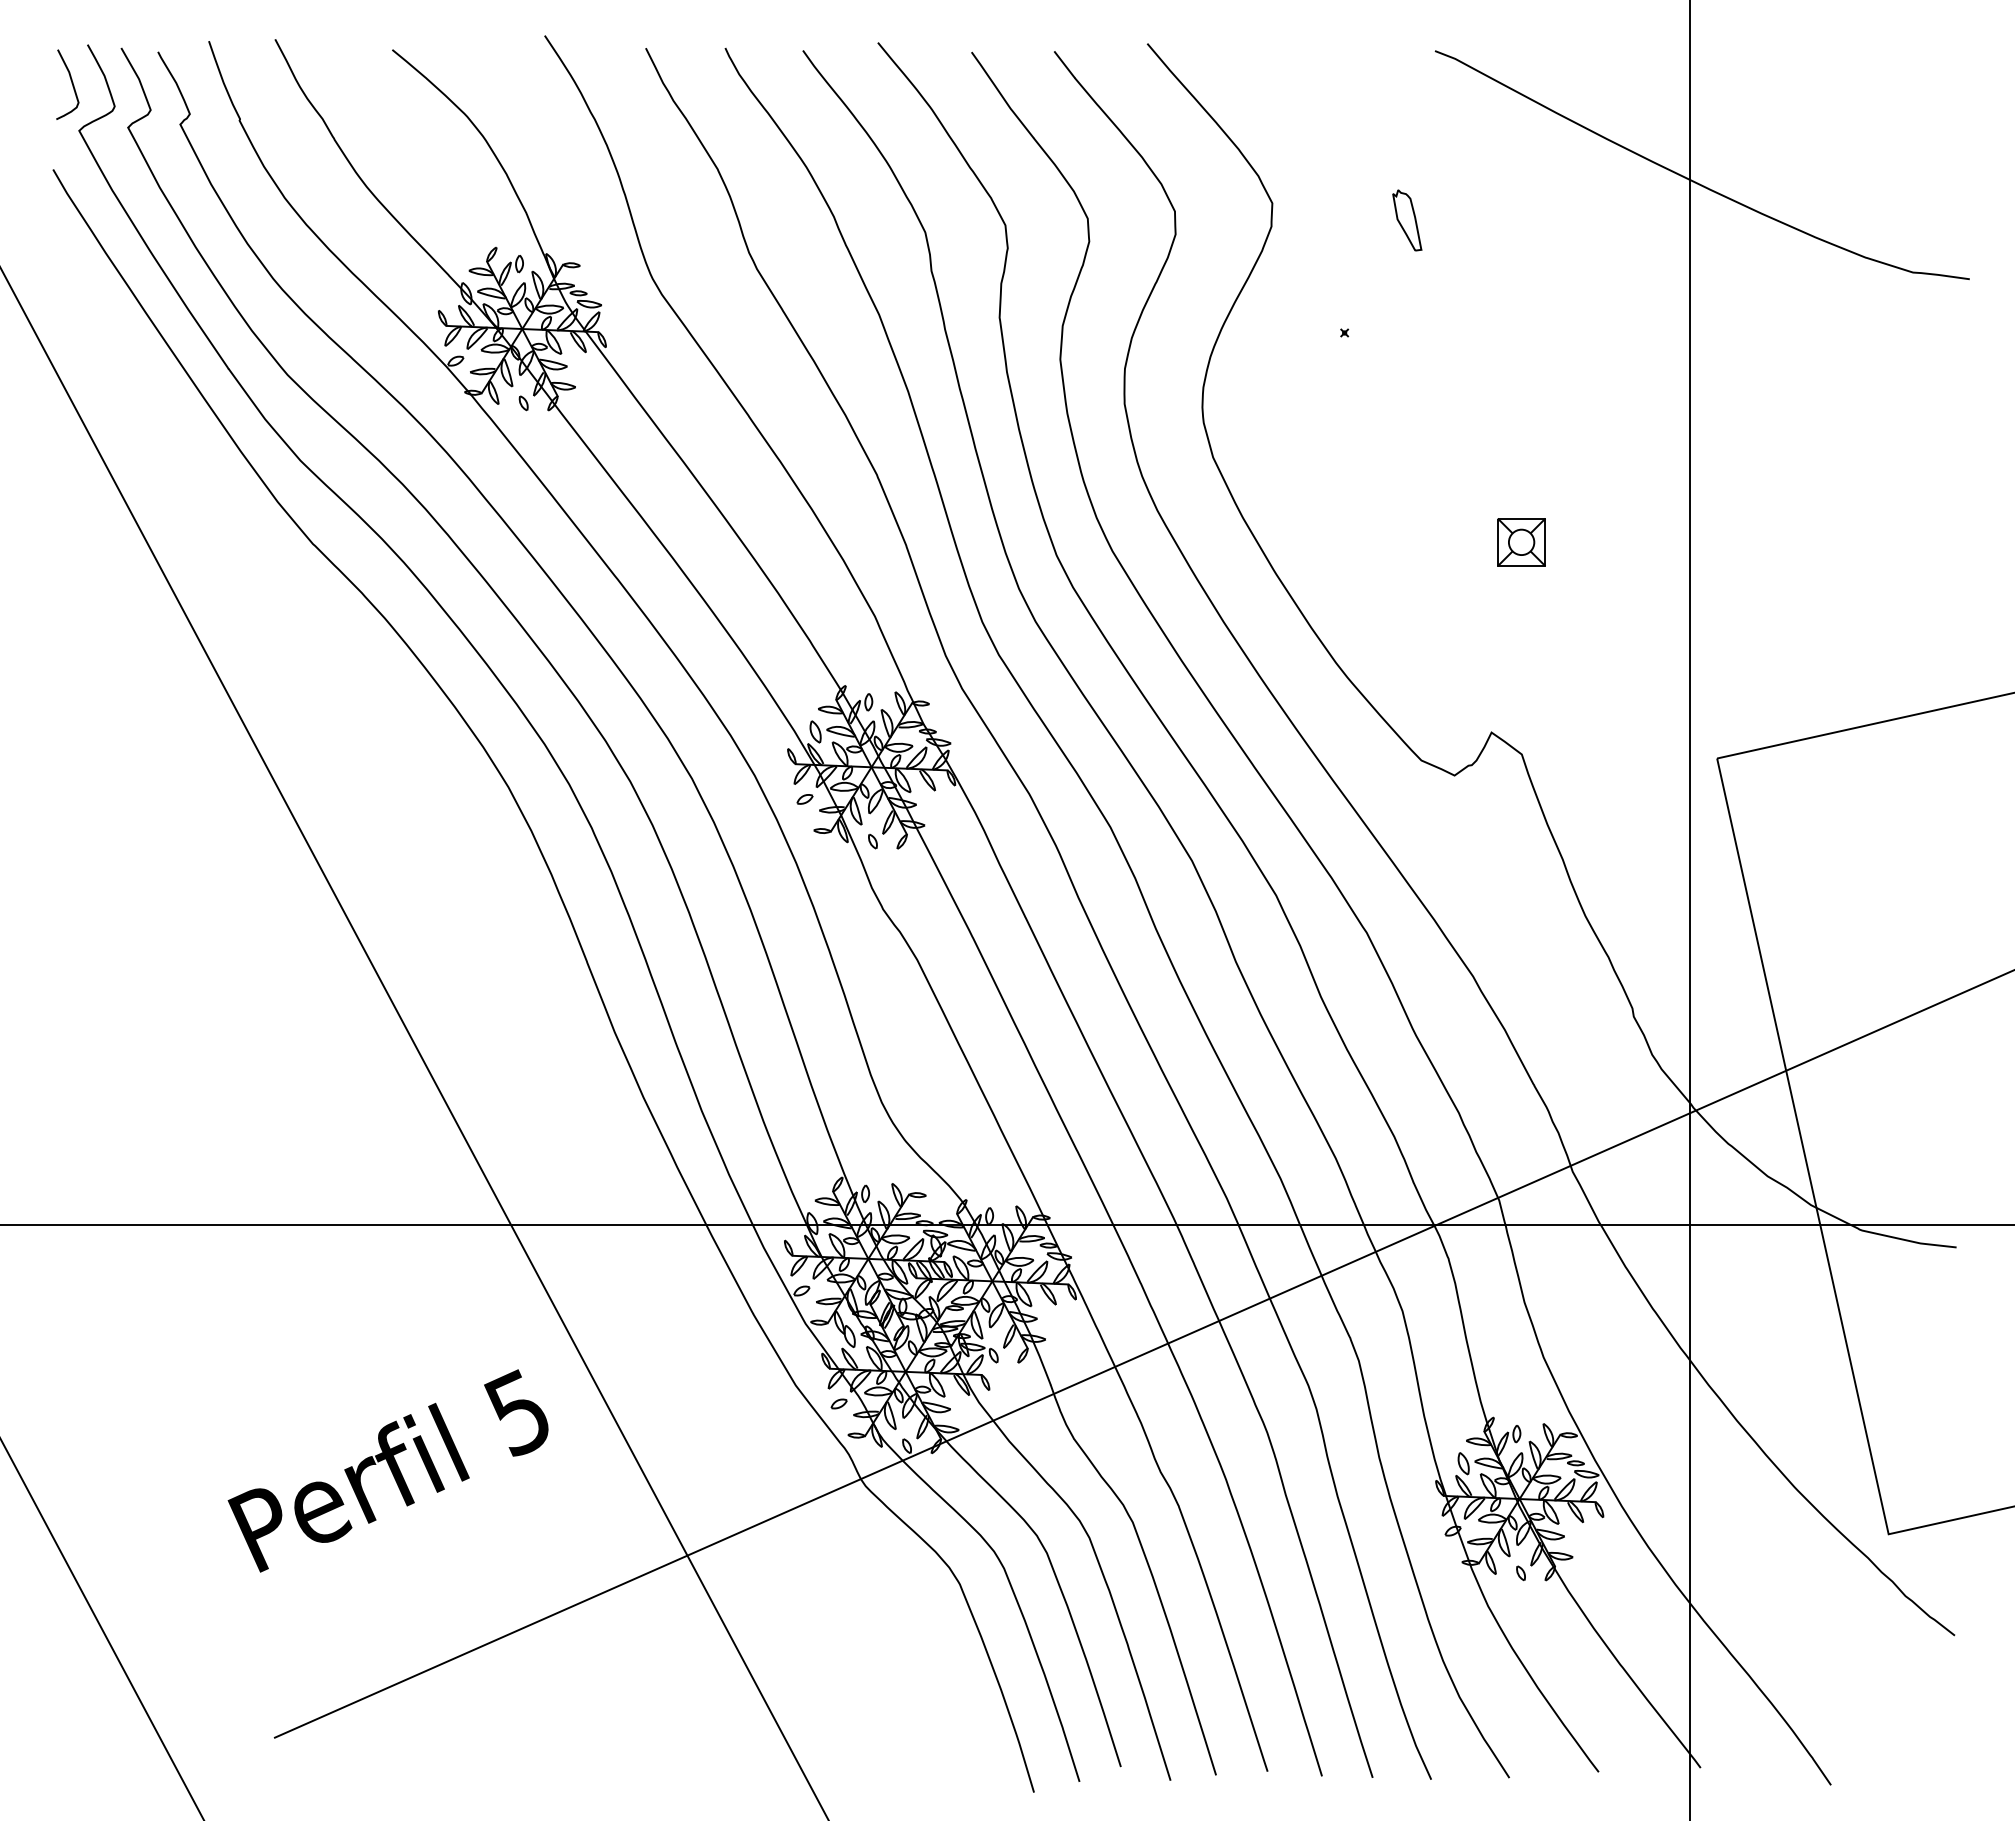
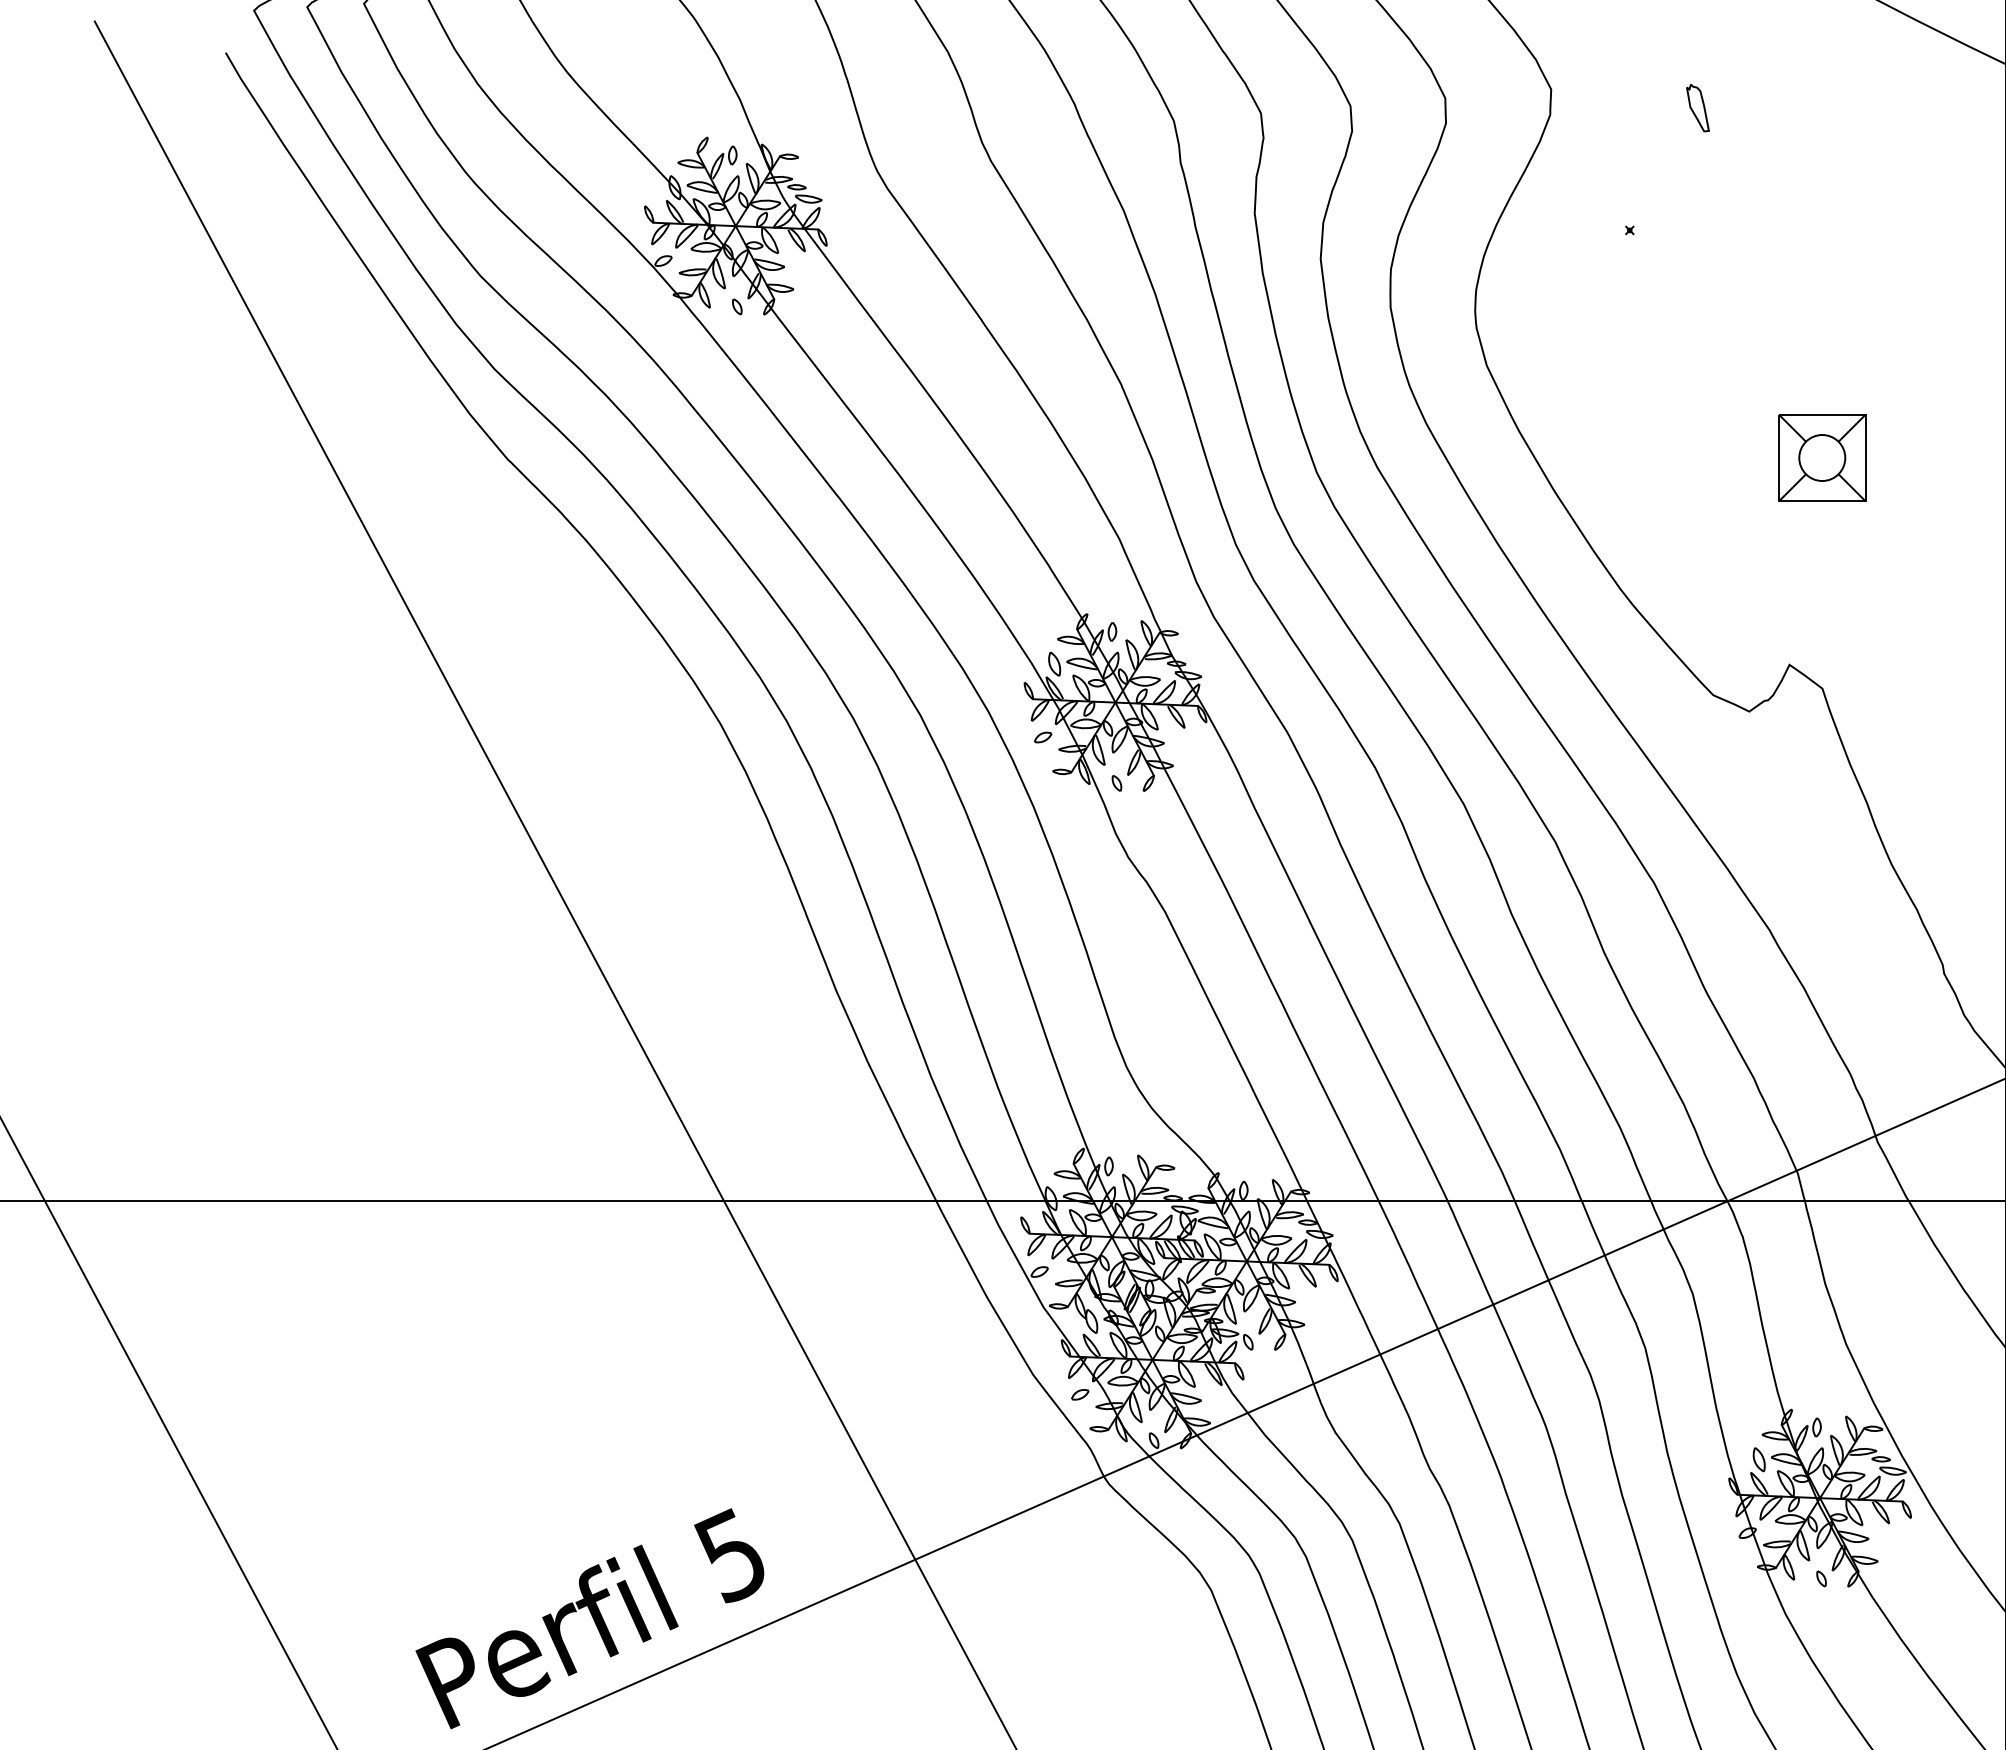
part: (1407, 220) -> (1698, 108), size x0.71
part: (1521, 542) -> (1822, 458), size x1.67
text: (387, 1470) -> (589, 1618), moved

